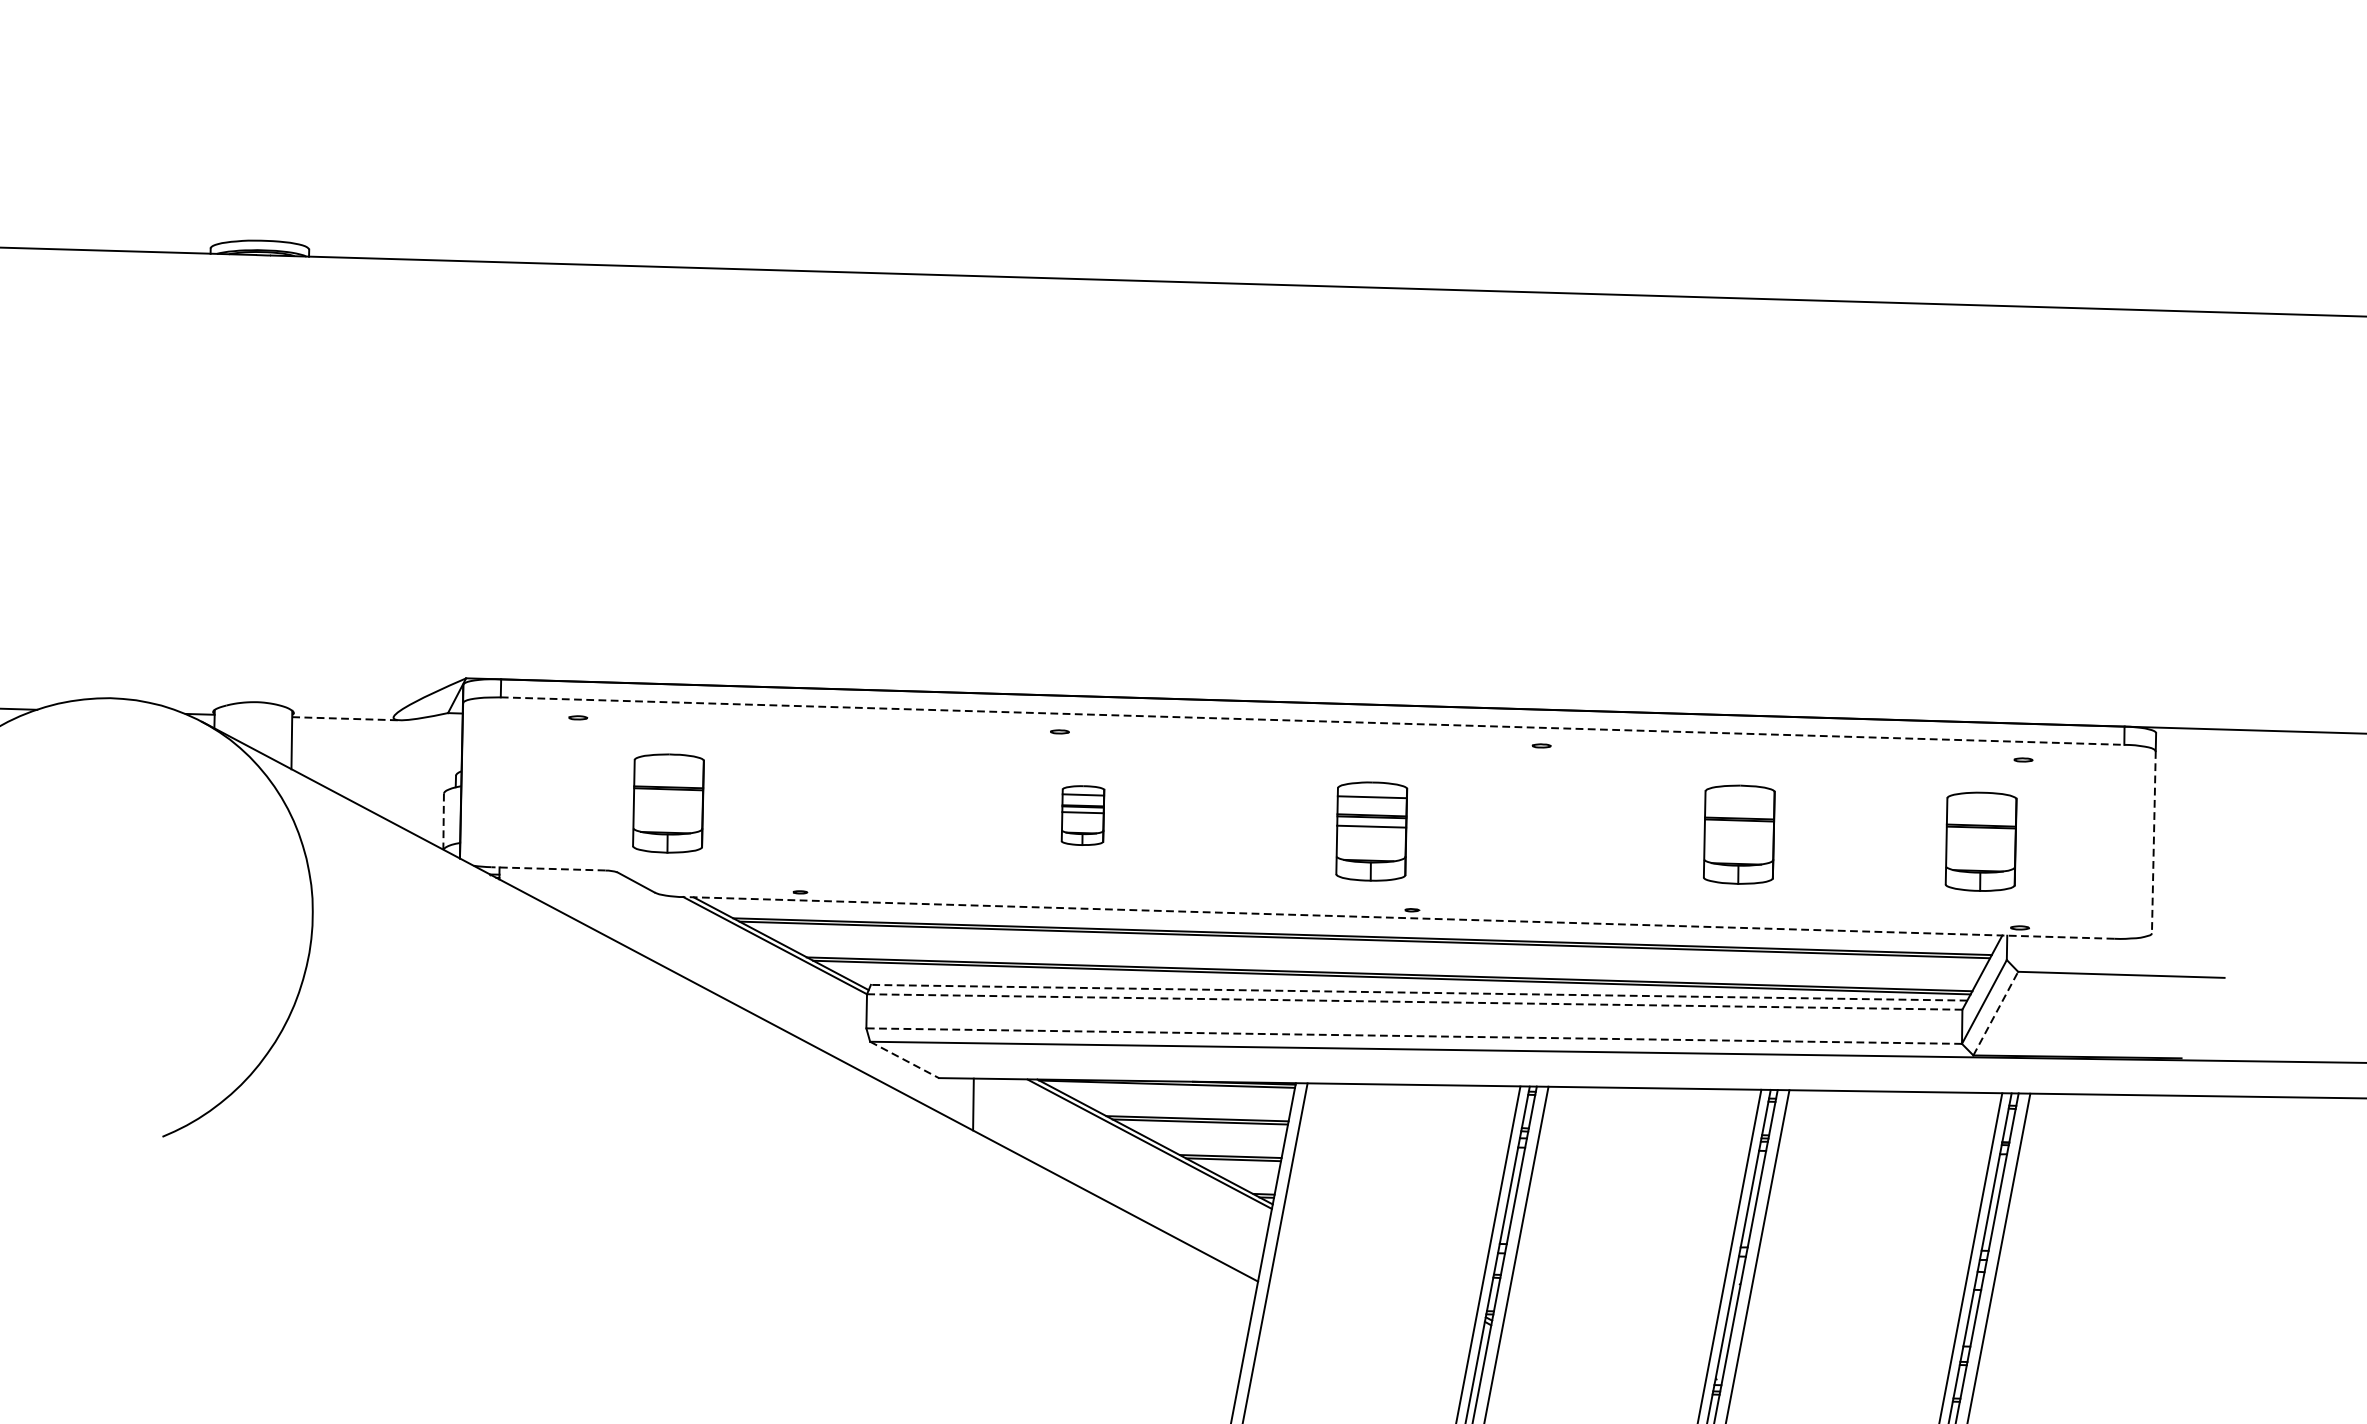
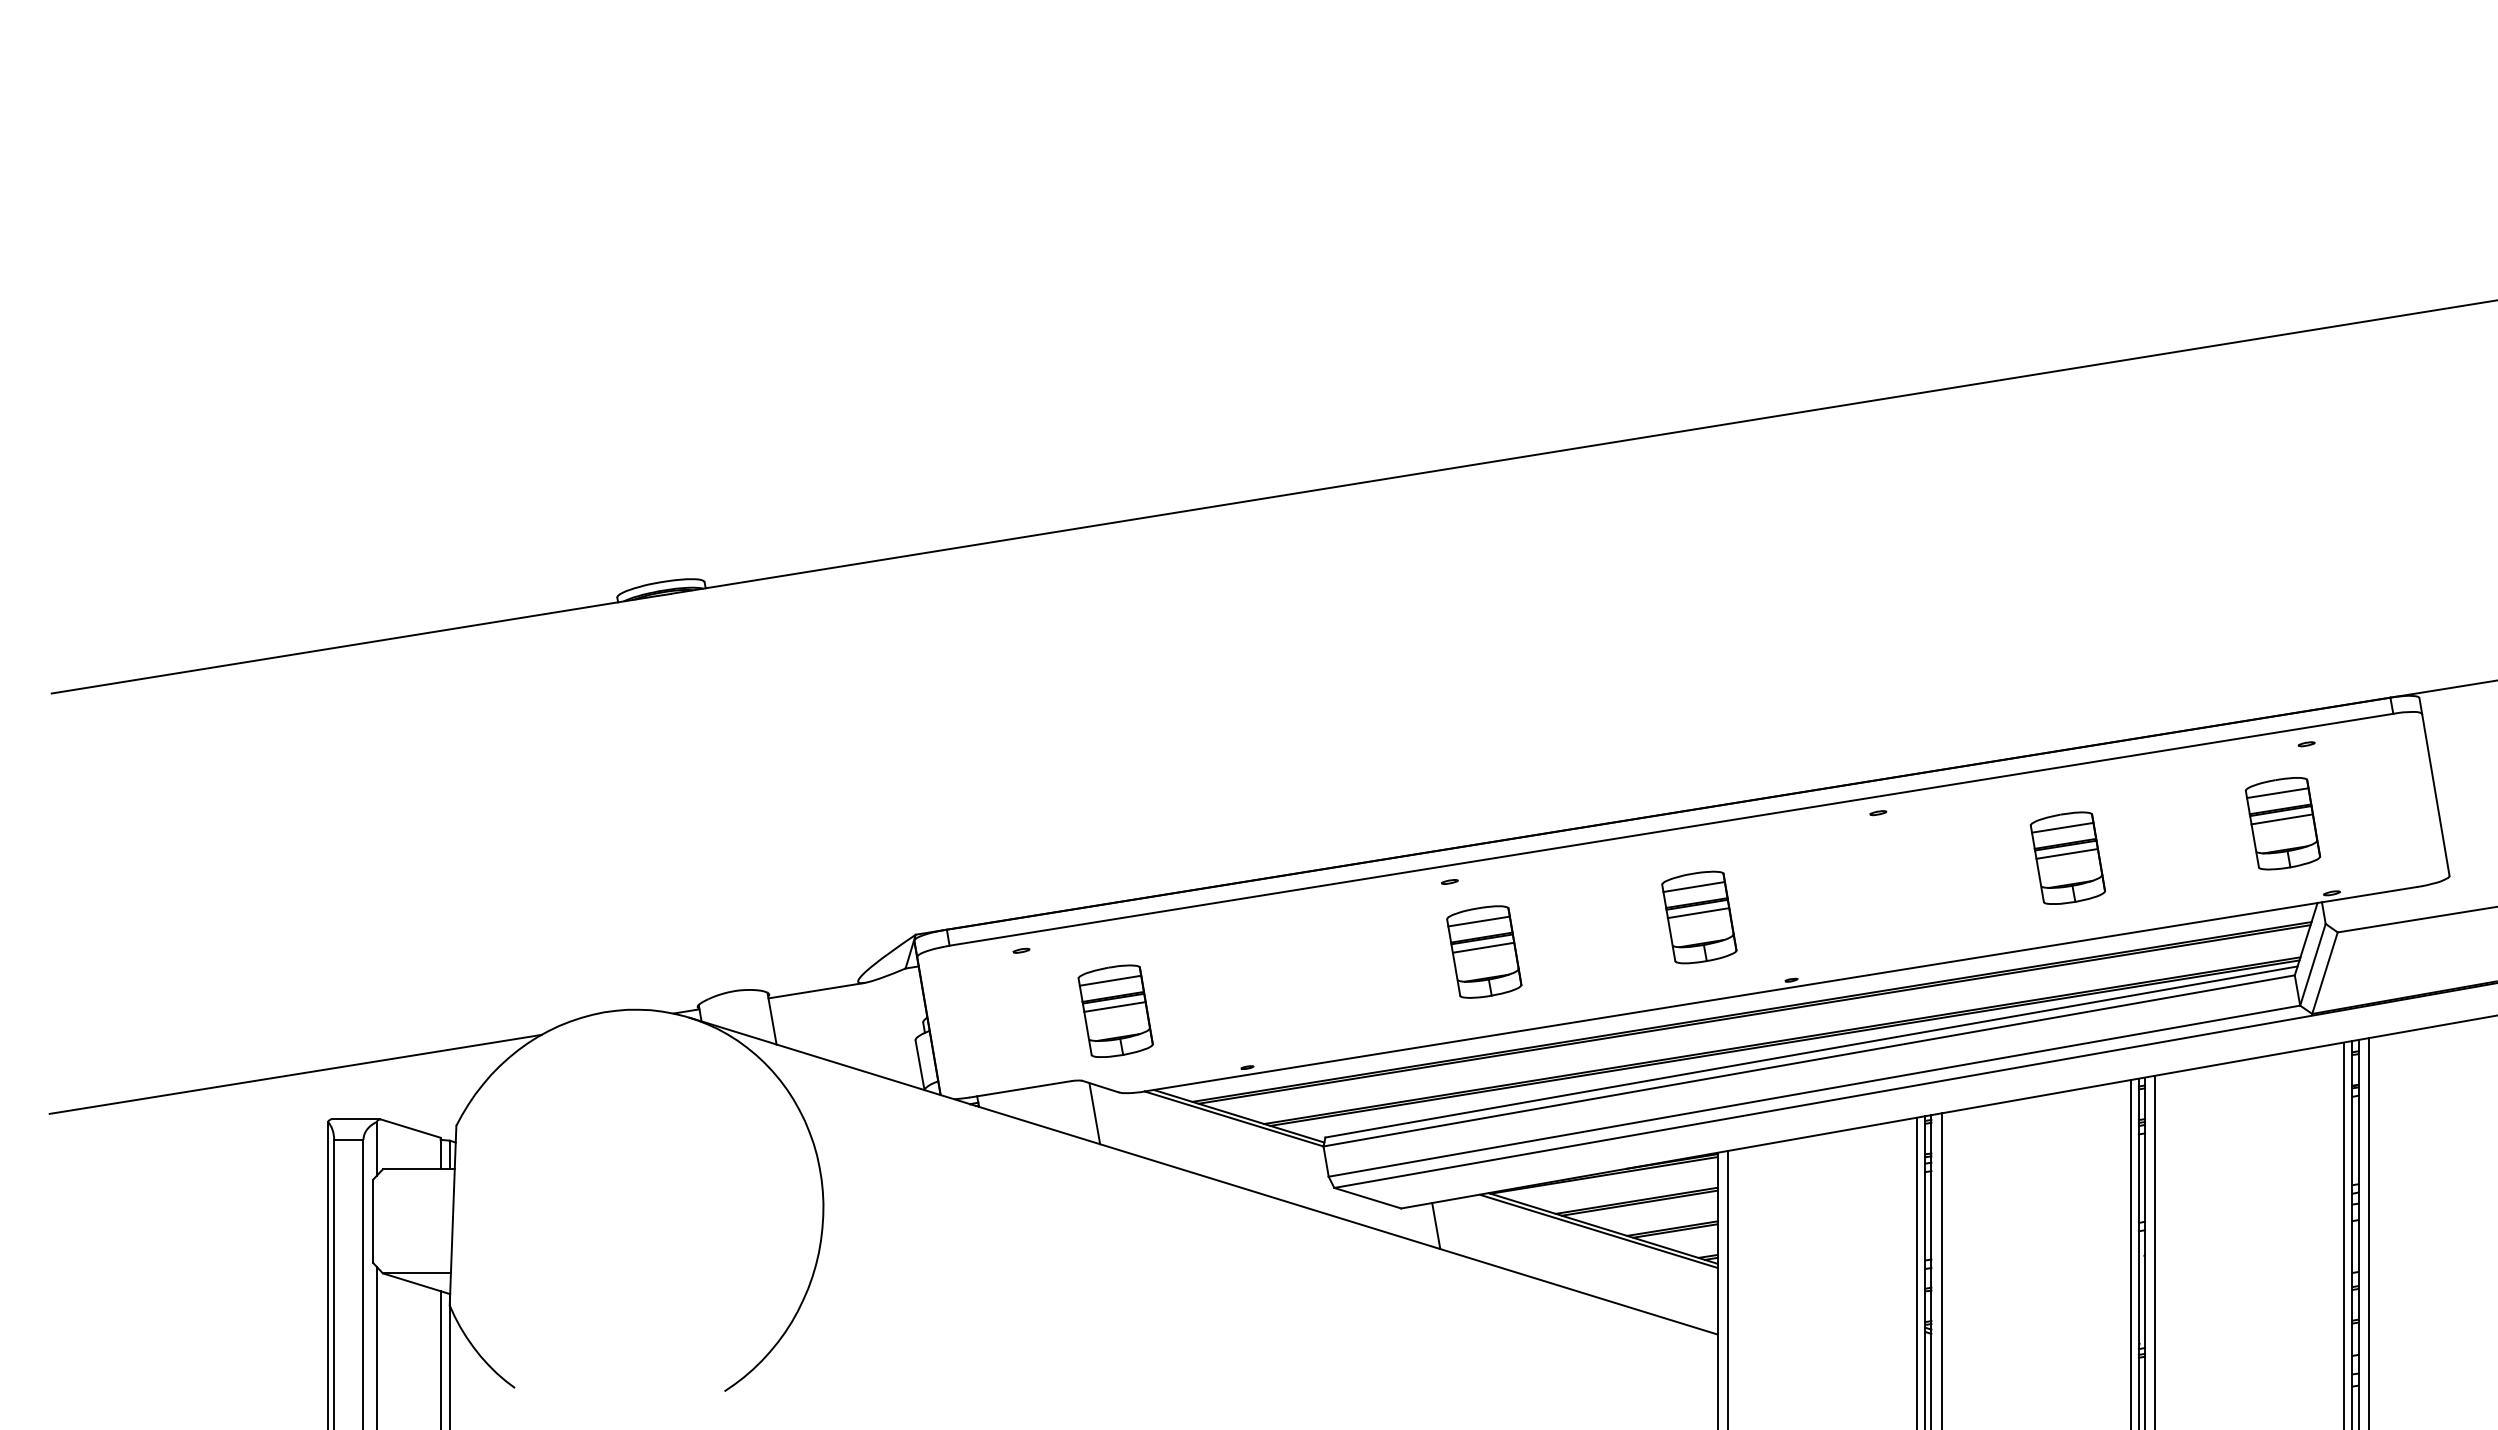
line: (346, 718) -> (816, 990), dashed -> solid
line: (1312, 720) -> (1671, 829), dashed -> solid
line: (669, 768) -> (1110, 980), added
line: (668, 798) -> (1114, 1006), added
line: (1739, 800) -> (2062, 827), added
line: (1981, 807) -> (2277, 793), added
part: (1083, 815) -> (1484, 951), size x1.67
line: (444, 822) -> (920, 1065), dashed -> solid
line: (1738, 829) -> (2066, 853), added
part: (1371, 831) -> (1699, 917), moved
line: (1980, 836) -> (2281, 819), added
line: (2153, 842) -> (2435, 795), dashed -> solid
line: (548, 869) -> (1020, 1089), dashed -> solid
line: (623, 910) -> (1094, 1113), added
line: (1399, 918) -> (1781, 989), dashed -> solid
line: (1419, 992) -> (1811, 1051), dashed -> solid
line: (1413, 1002) -> (1808, 1061), dashed -> solid
line: (1995, 1013) -> (2324, 973), dashed -> solid
line: (1413, 1036) -> (1813, 1091), dashed -> solid
line: (905, 1060) -> (1368, 1198), dashed -> solid

